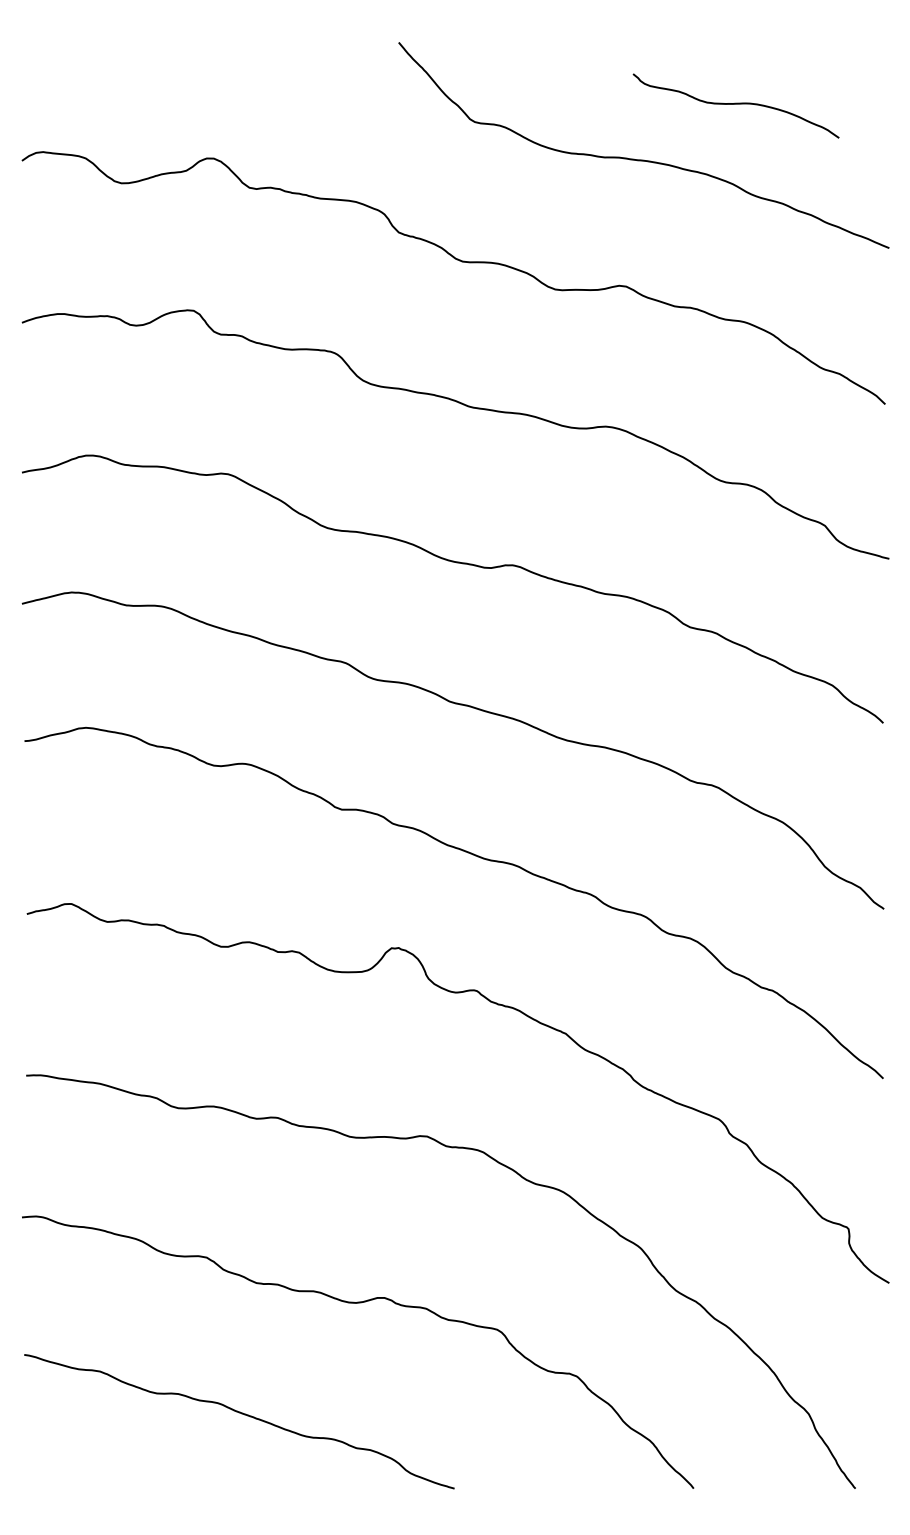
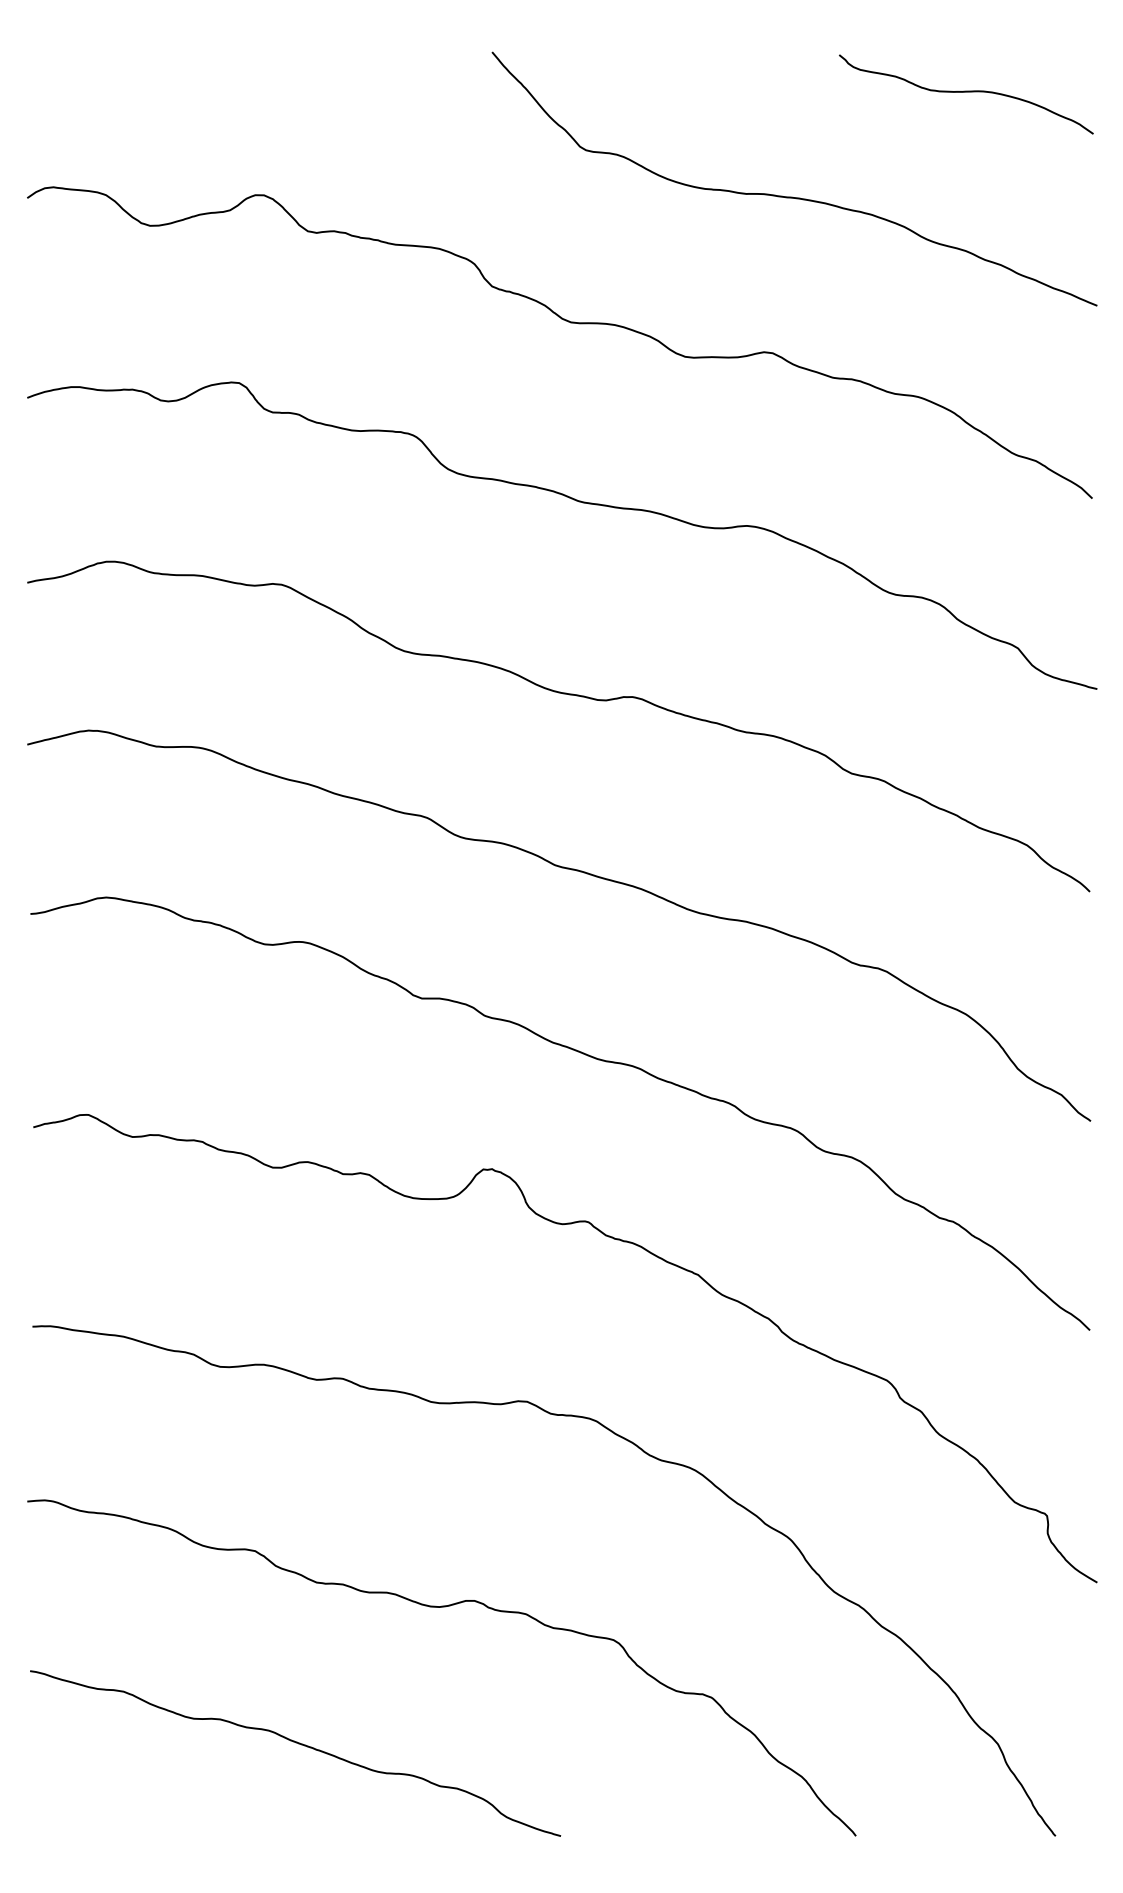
curve: (736, 104) -> (966, 92), moved

